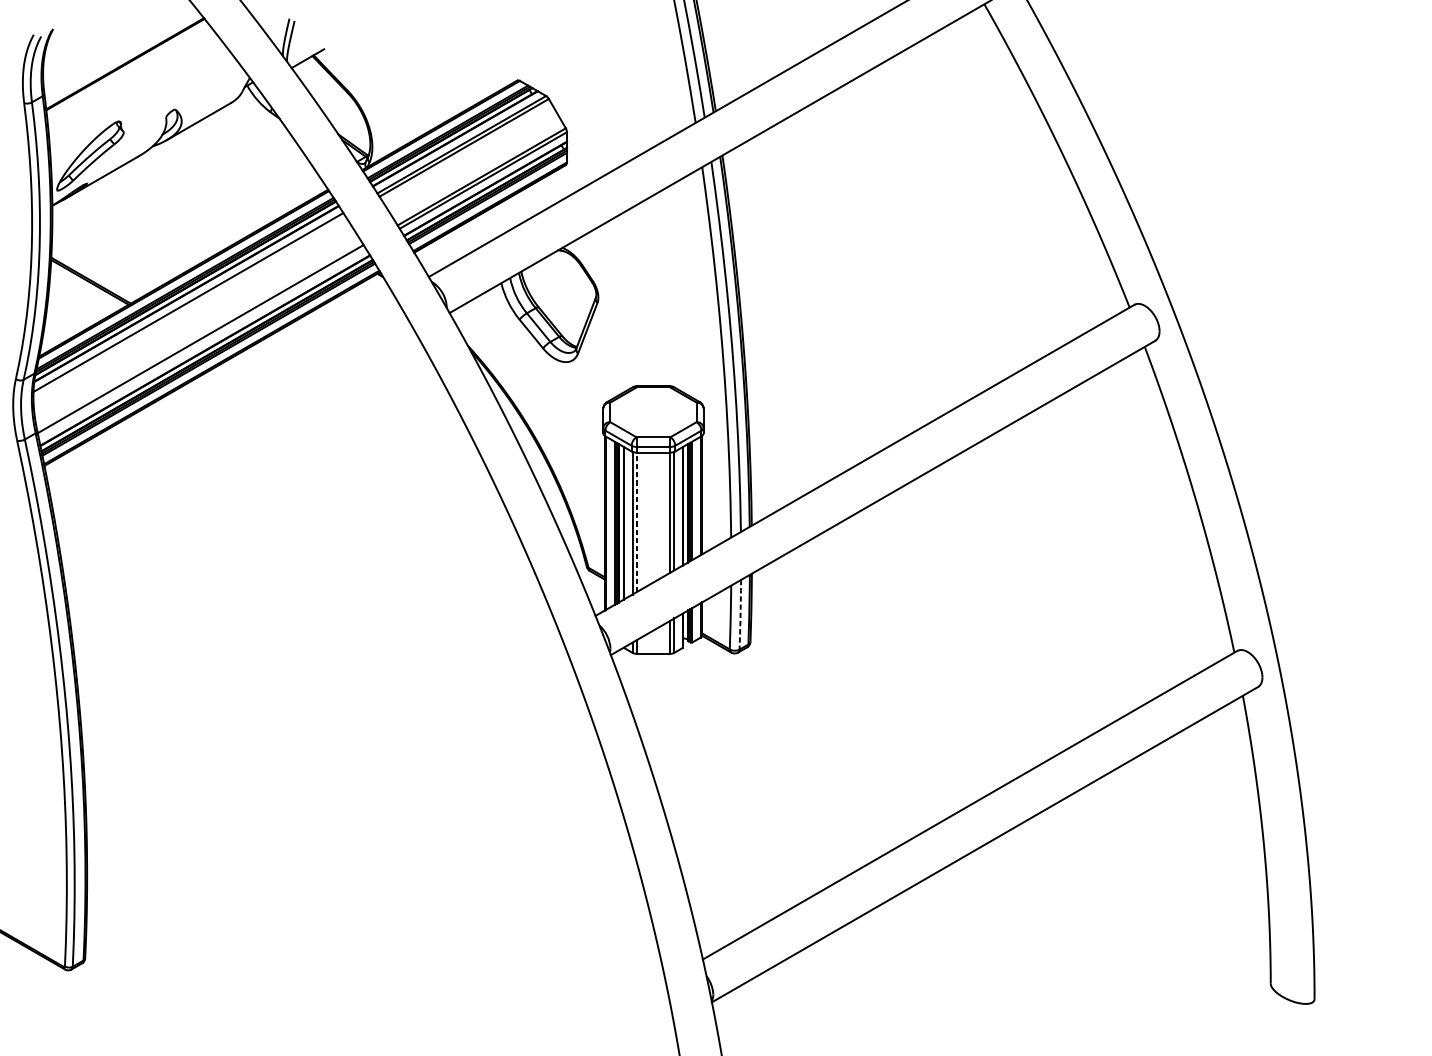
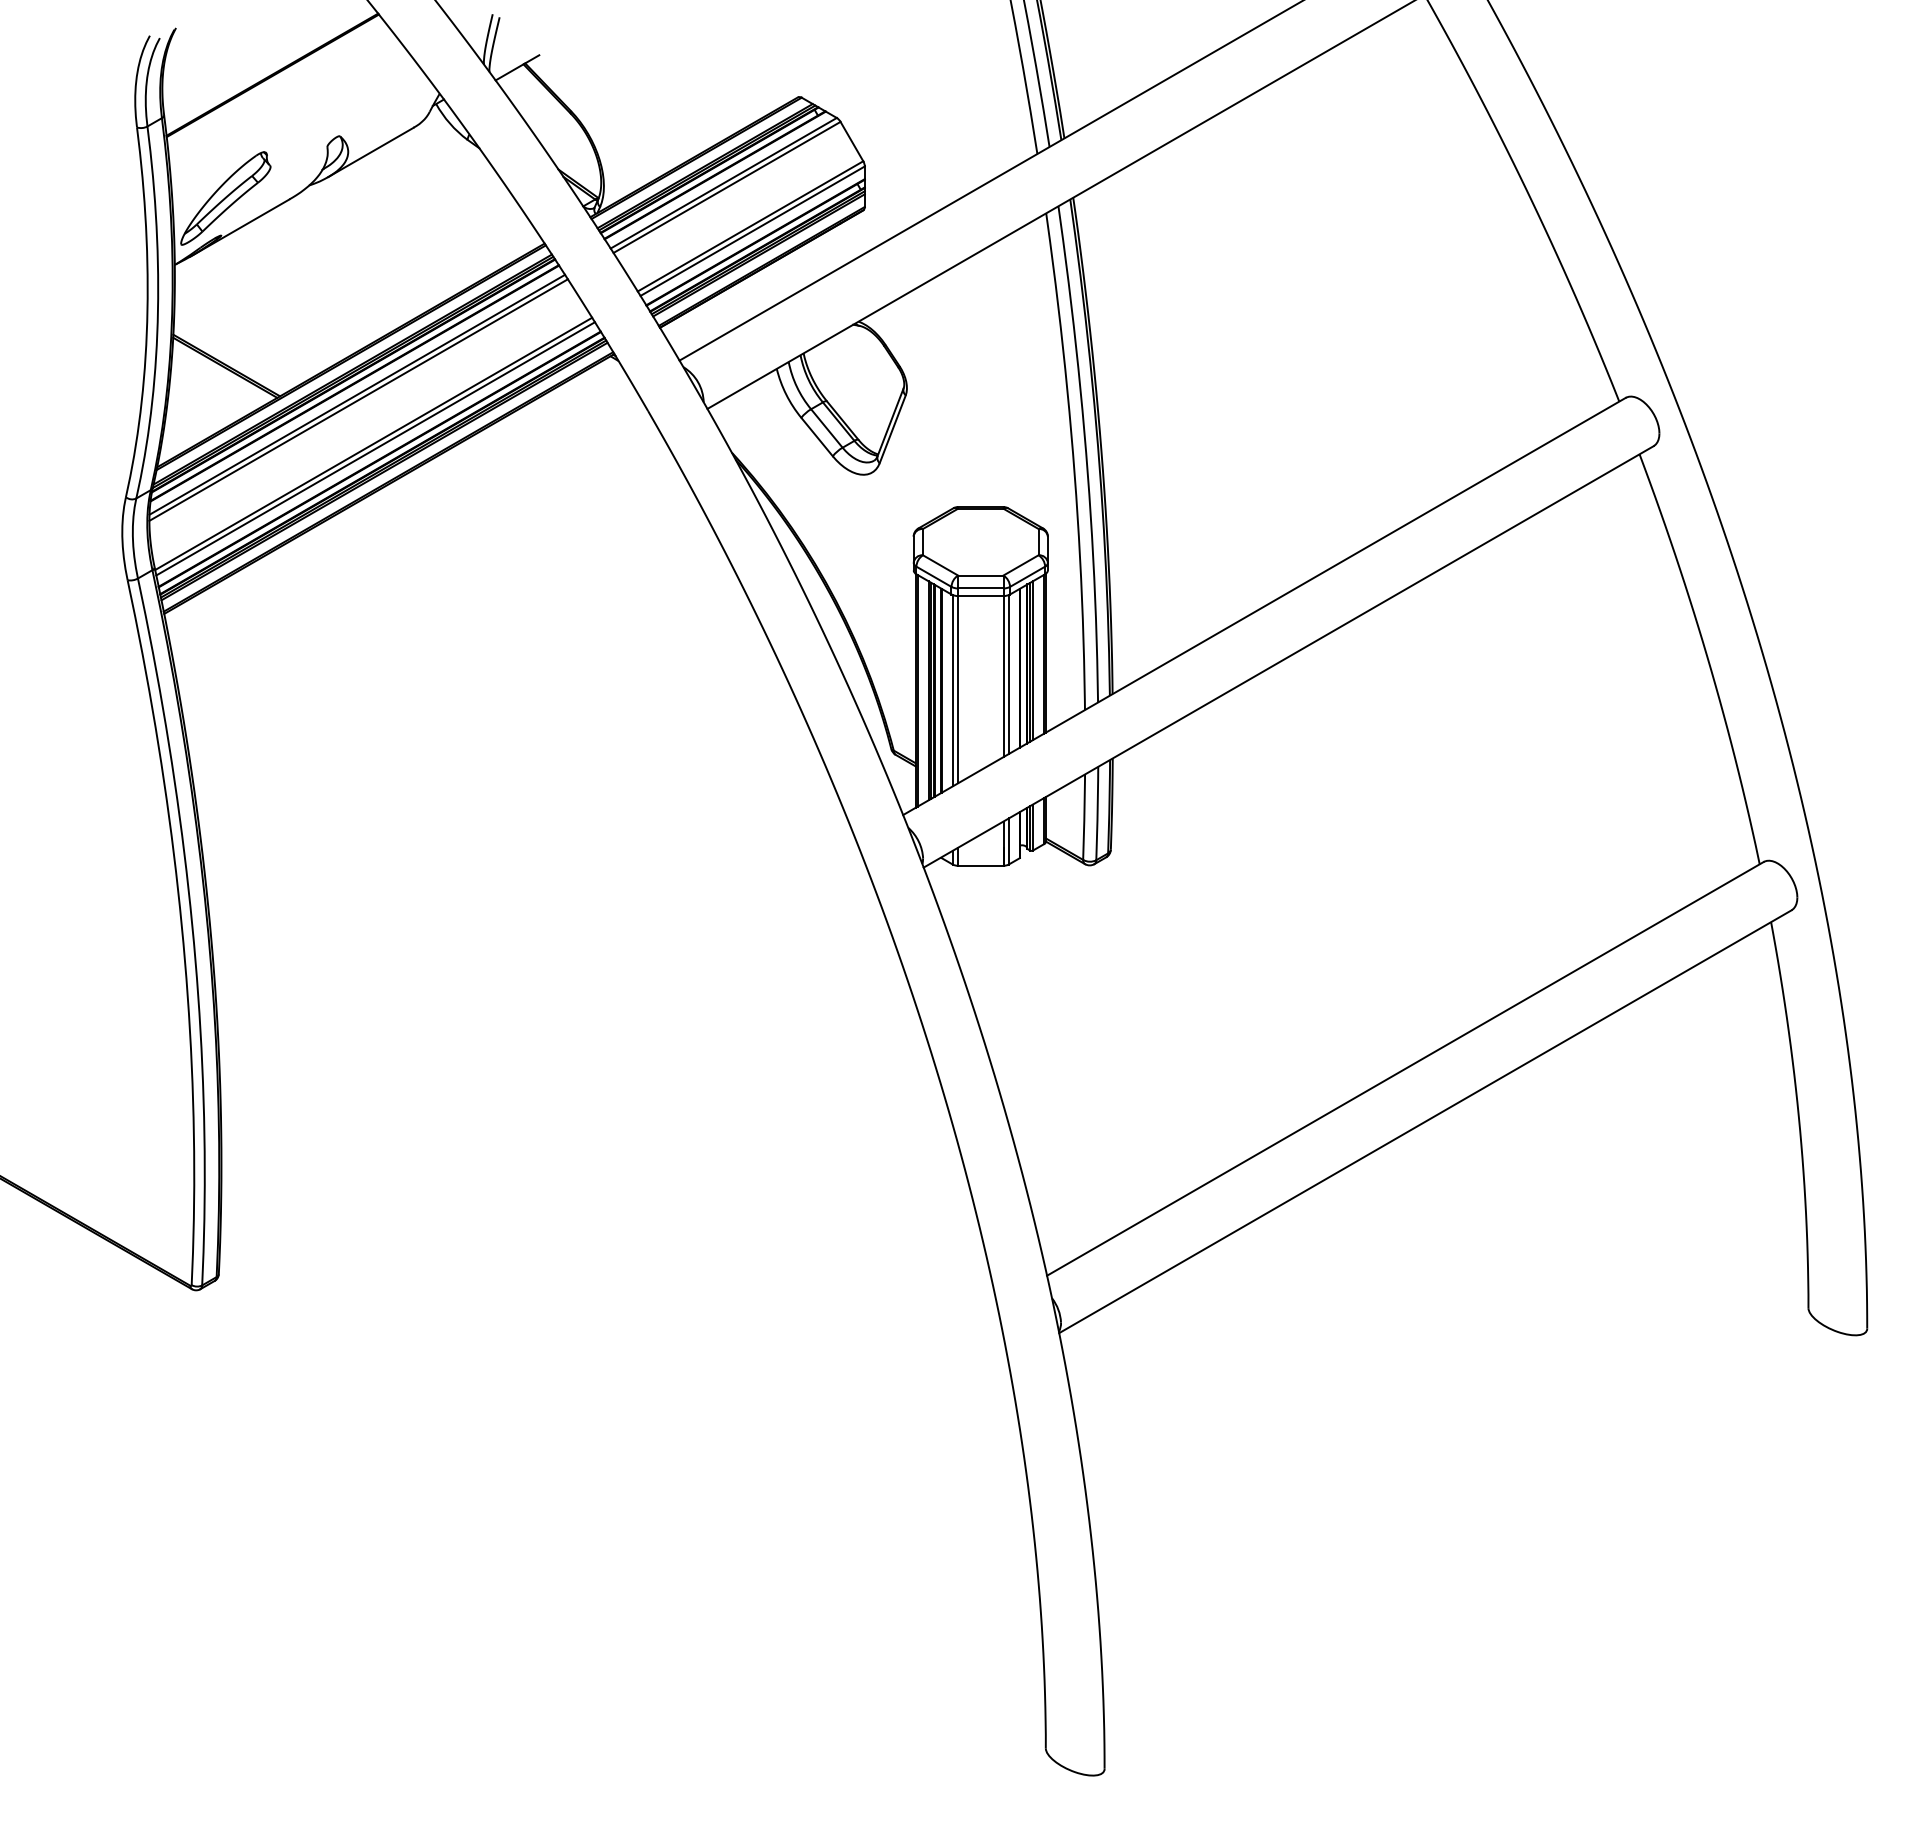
line: (189, 306) -> (358, 399), added
line: (202, 342) -> (375, 448), added
line: (636, 522) -> (958, 689), dashed -> solid
line: (740, 614) -> (1097, 813), dashed -> solid

